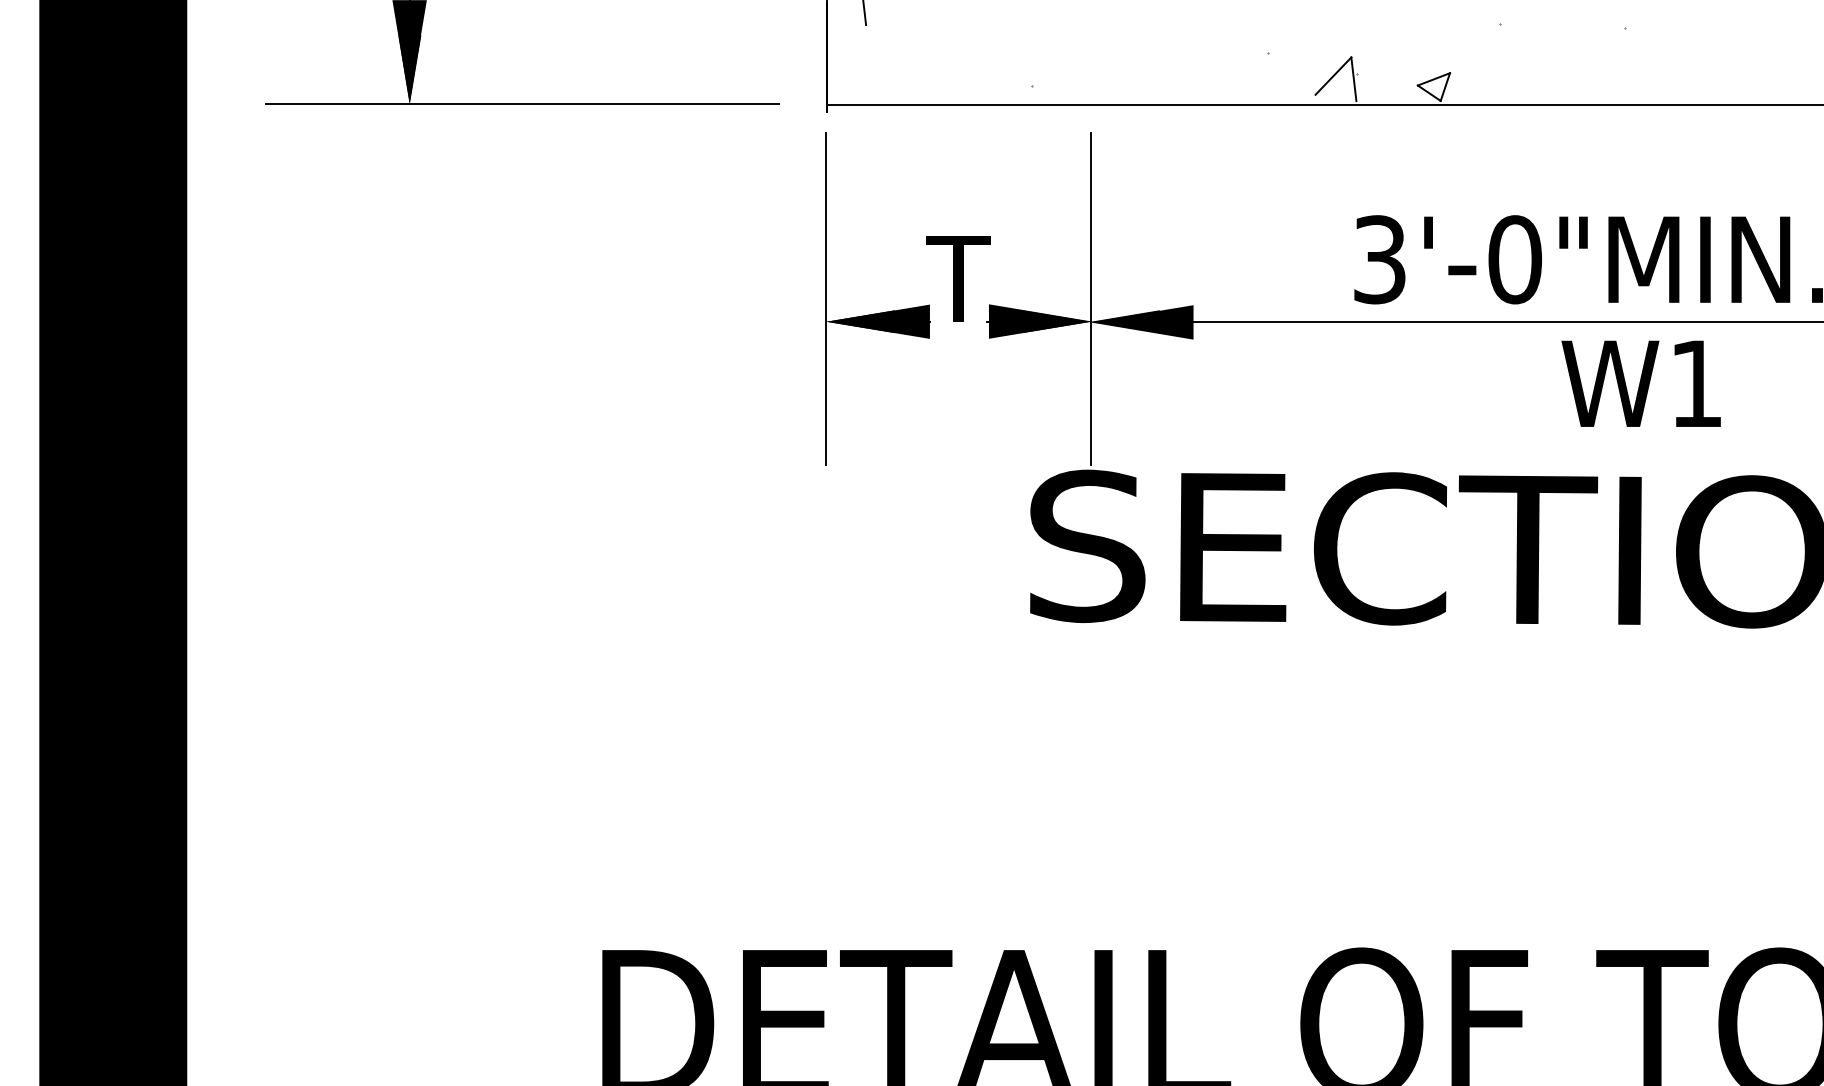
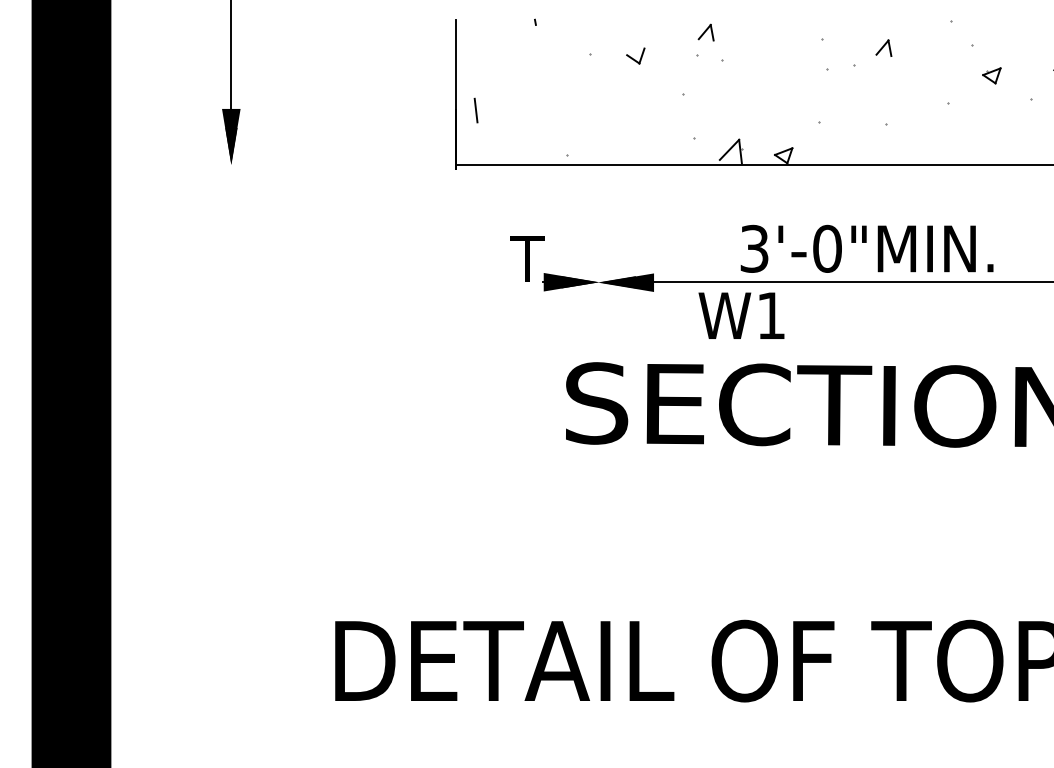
line: (523, 105) -> (292, 165), removed
line: (1090, 297) -> (598, 269), removed
part: (877, 312) -> (483, 277), removed
text: (1641, 383) -> (741, 315), moved

